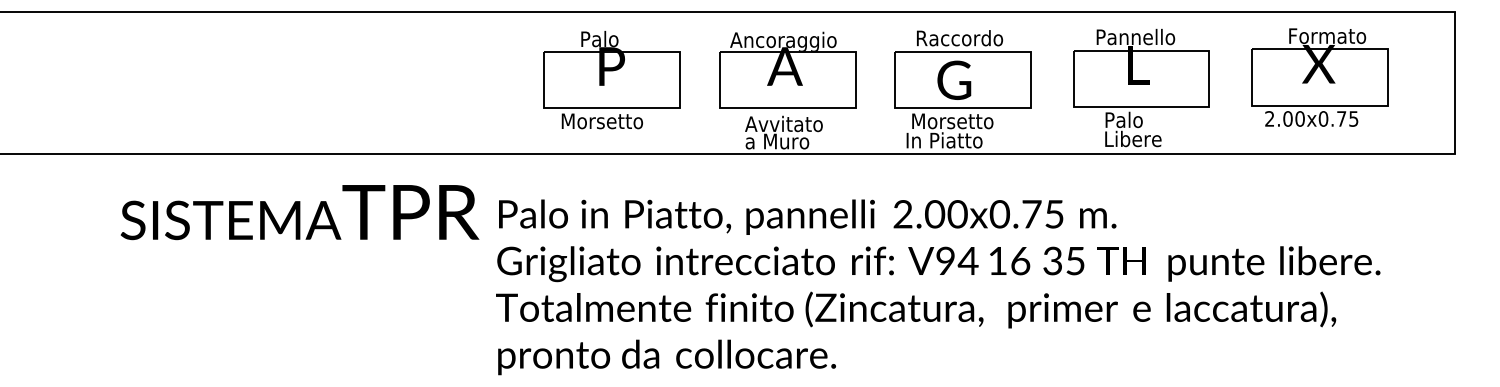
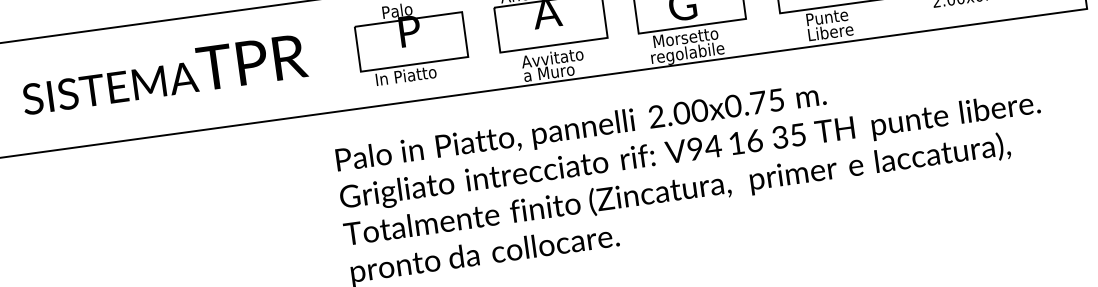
text: (1136, 119) -> (831, 16), Palo -> Punte
text: (603, 121) -> (409, 75), Morsetto -> In Piatto
text: (952, 142) -> (687, 54), In Piatto -> regolabile
text: (299, 212) -> (163, 74), moved

